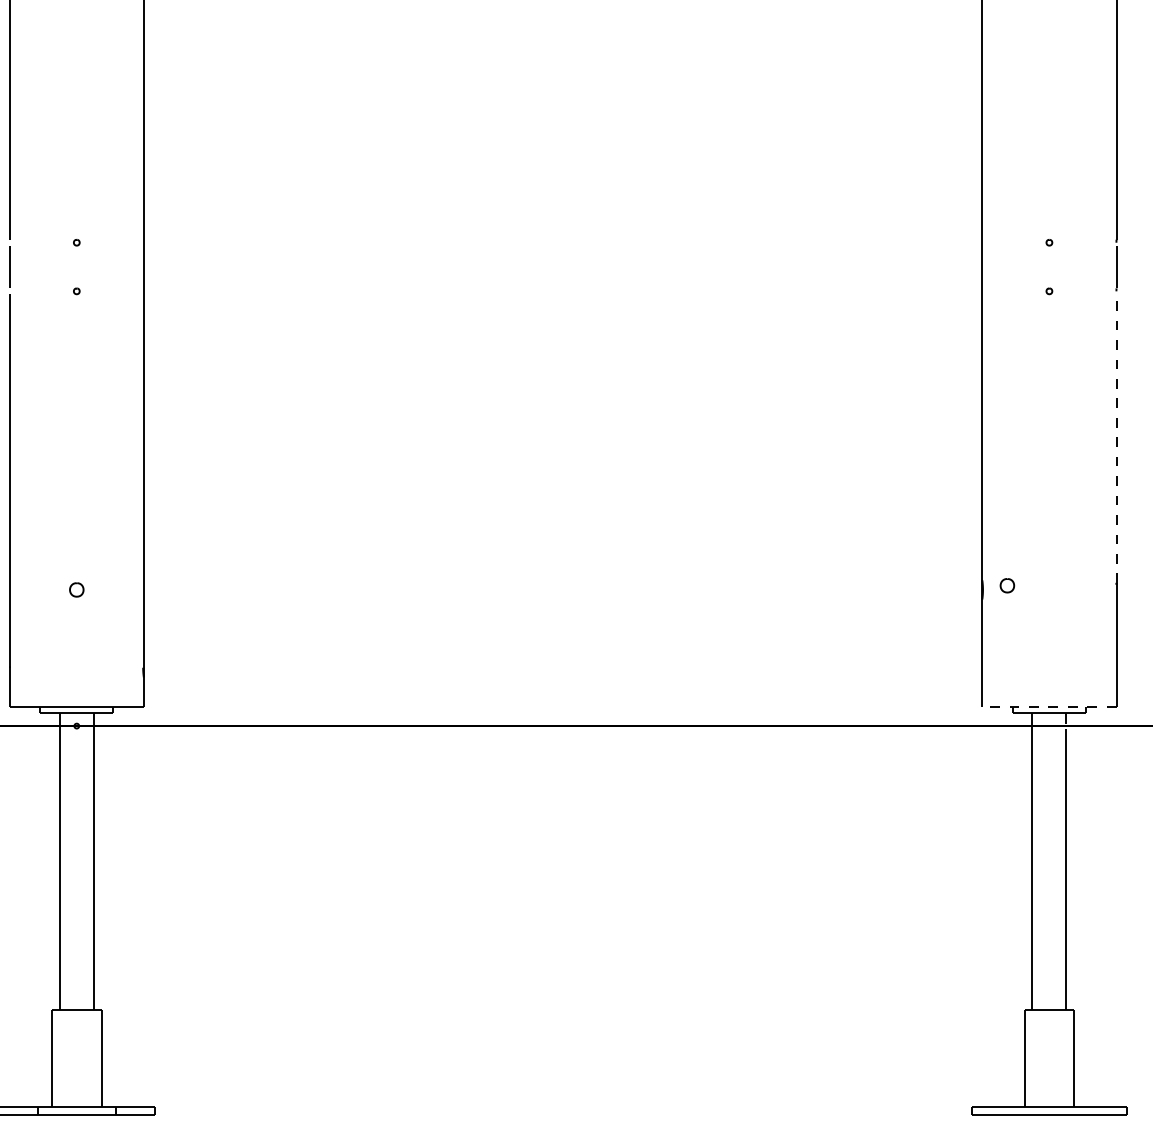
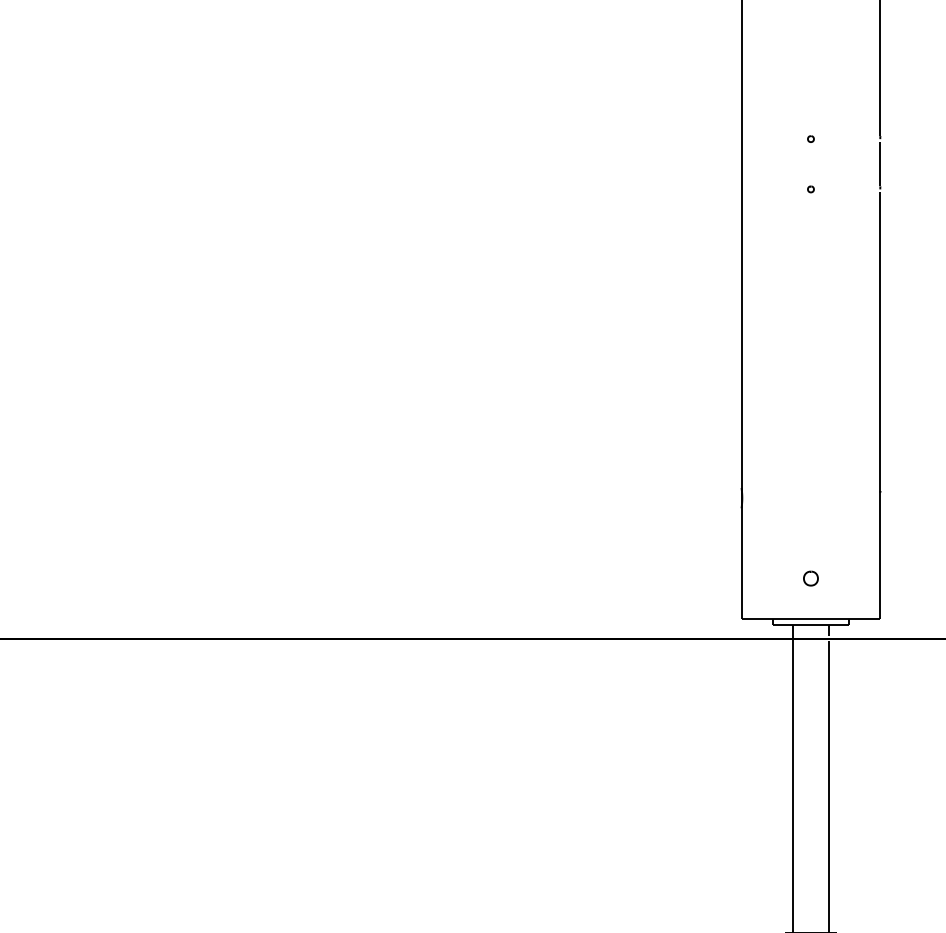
line: (1116, 438) -> (880, 341), dashed -> solid
part: (1007, 585) -> (811, 578), moved
line: (1048, 706) -> (810, 618), dashed -> solid

